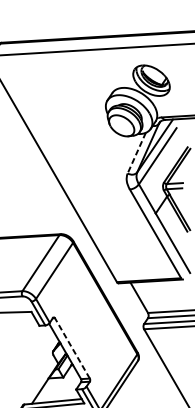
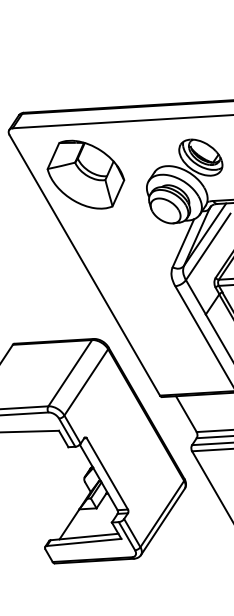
part: (53, 94) -> (85, 174), added
line: (136, 153) -> (183, 243), dashed -> solid
line: (72, 348) -> (107, 473), dashed -> solid

